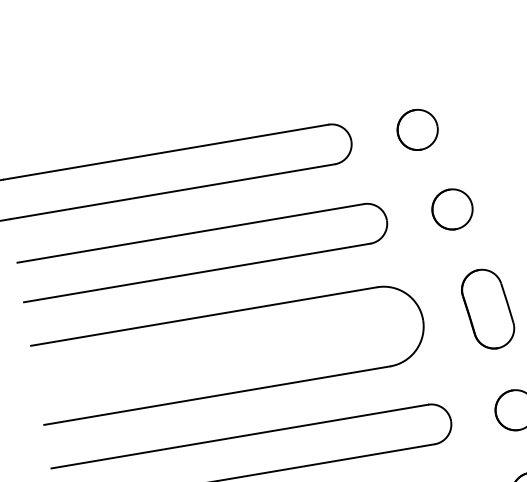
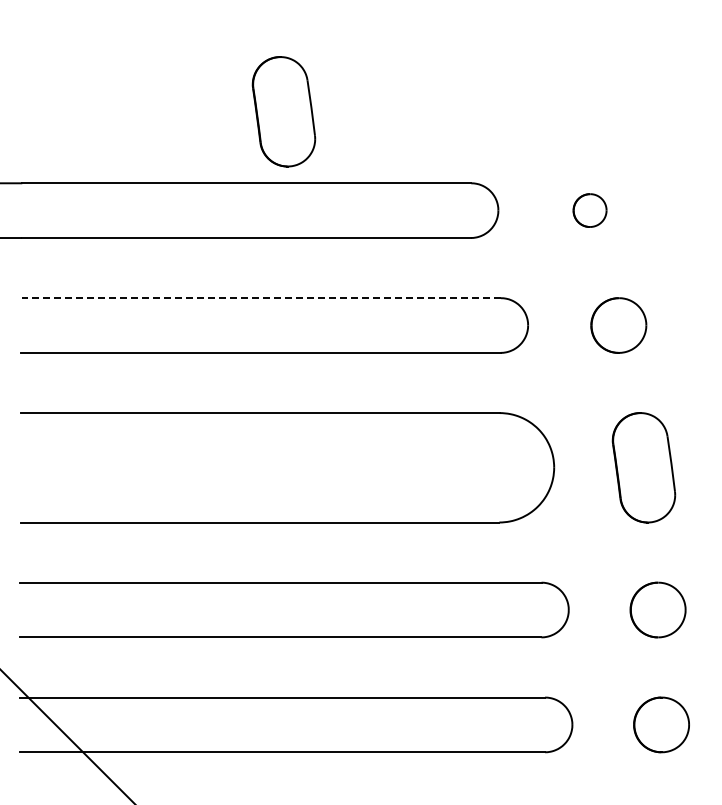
part: (184, 95) -> (283, 111), added
part: (417, 129) -> (589, 210), size x0.6
line: (190, 233) -> (261, 298), solid -> dashed

